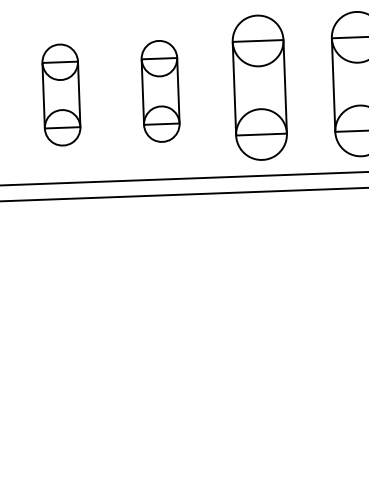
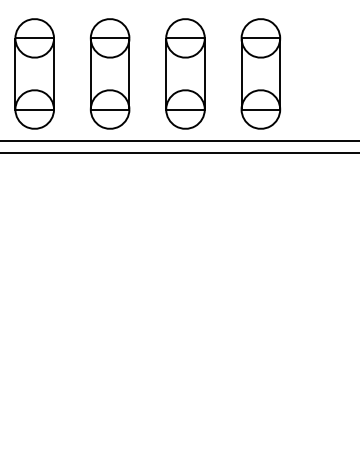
part: (159, 90) -> (109, 73), size x1.43
part: (61, 94) -> (34, 73), size x1.43

